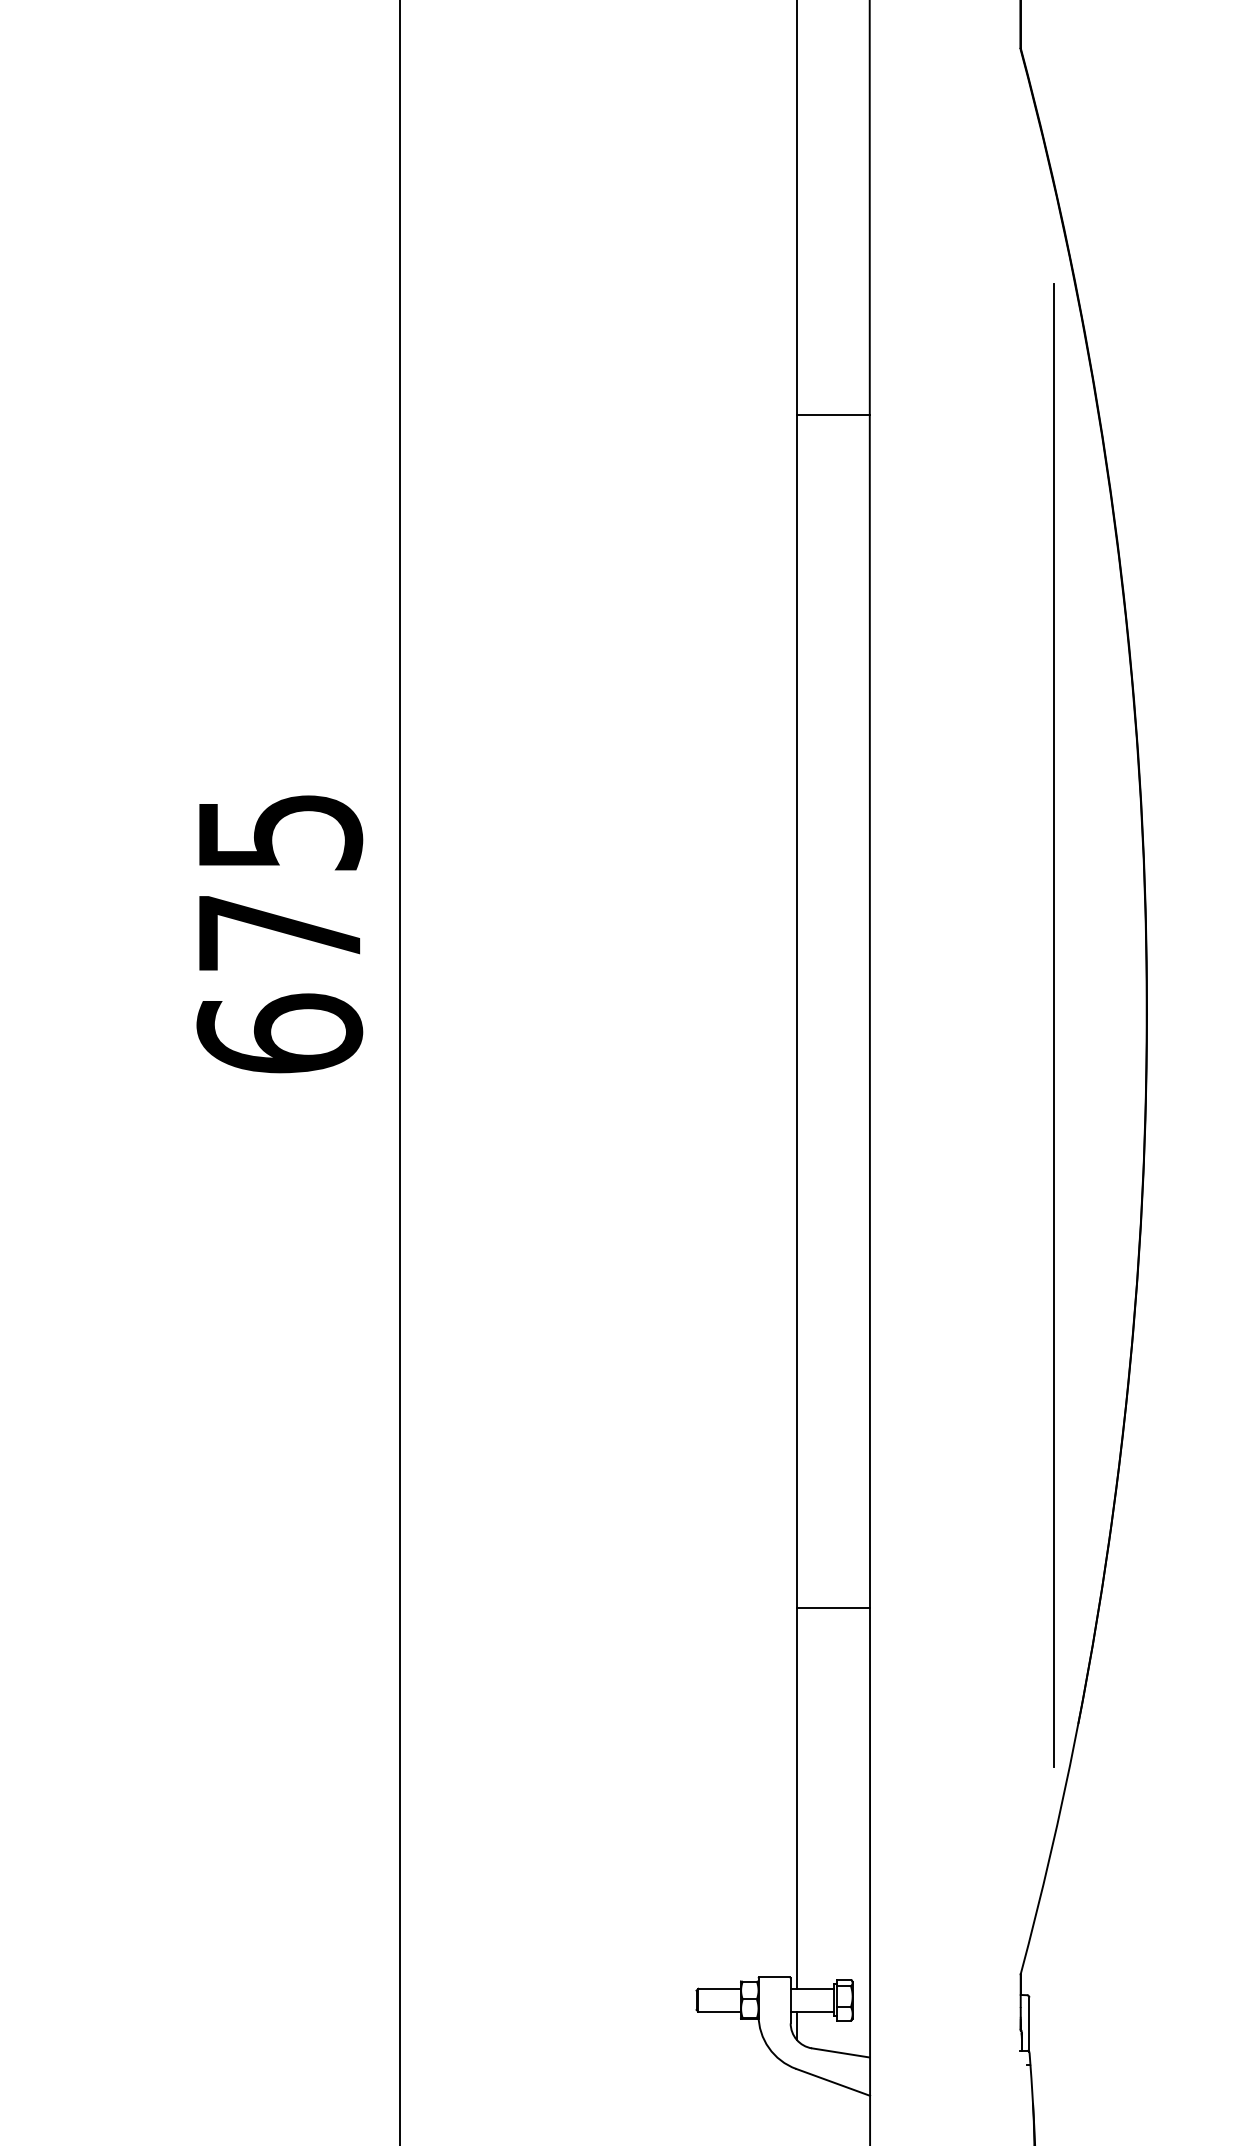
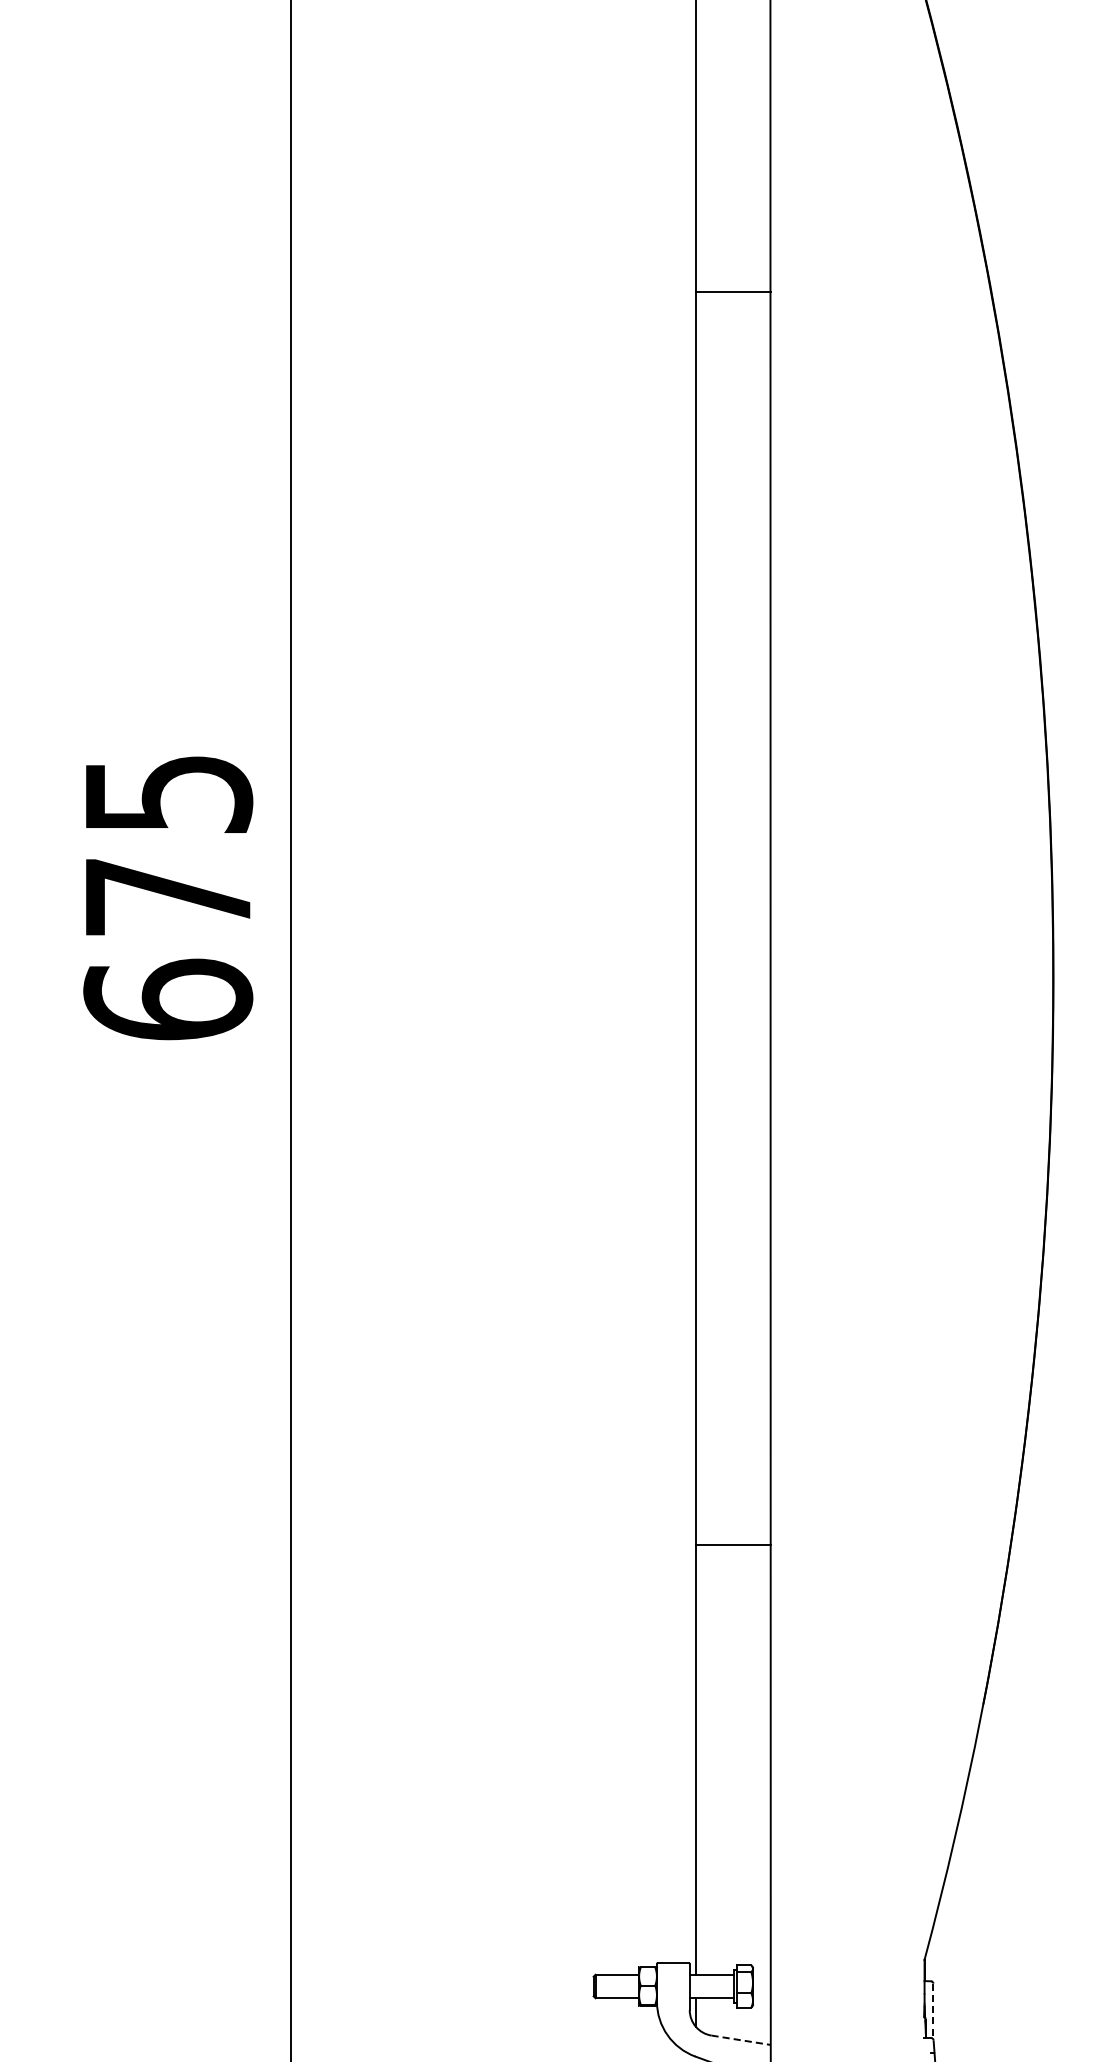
line: (833, 414) -> (733, 292), moved
line: (1053, 1025) -> (958, 991), removed
line: (833, 1608) -> (733, 1545), moved
line: (1029, 2025) -> (933, 2012), solid -> dashed
line: (841, 2052) -> (741, 2039), solid -> dashed

